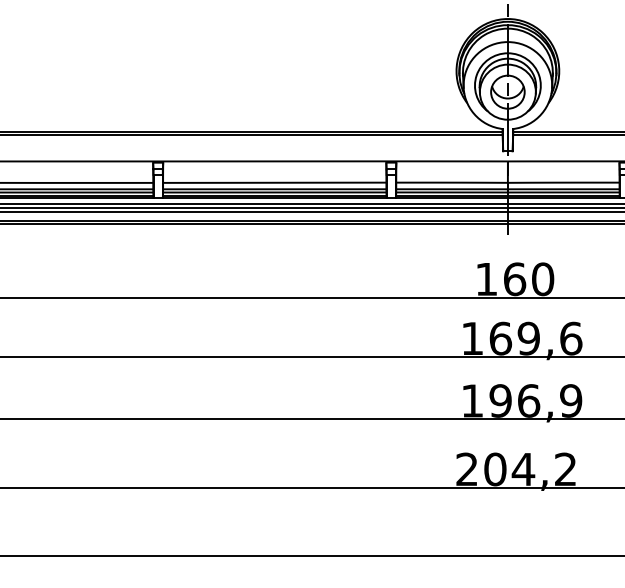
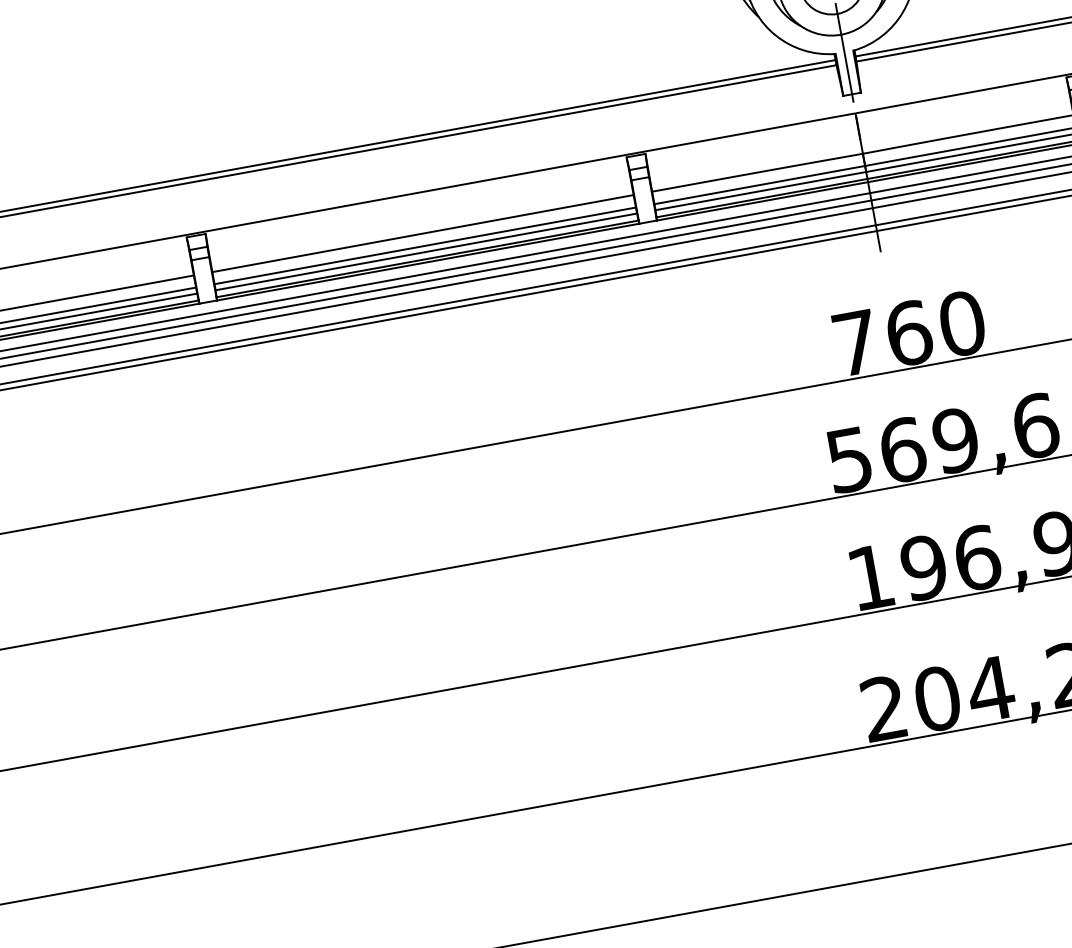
text: (486, 279) -> (855, 343), 160 -> 760
text: (472, 338) -> (849, 459), 169,6 -> 569,6

